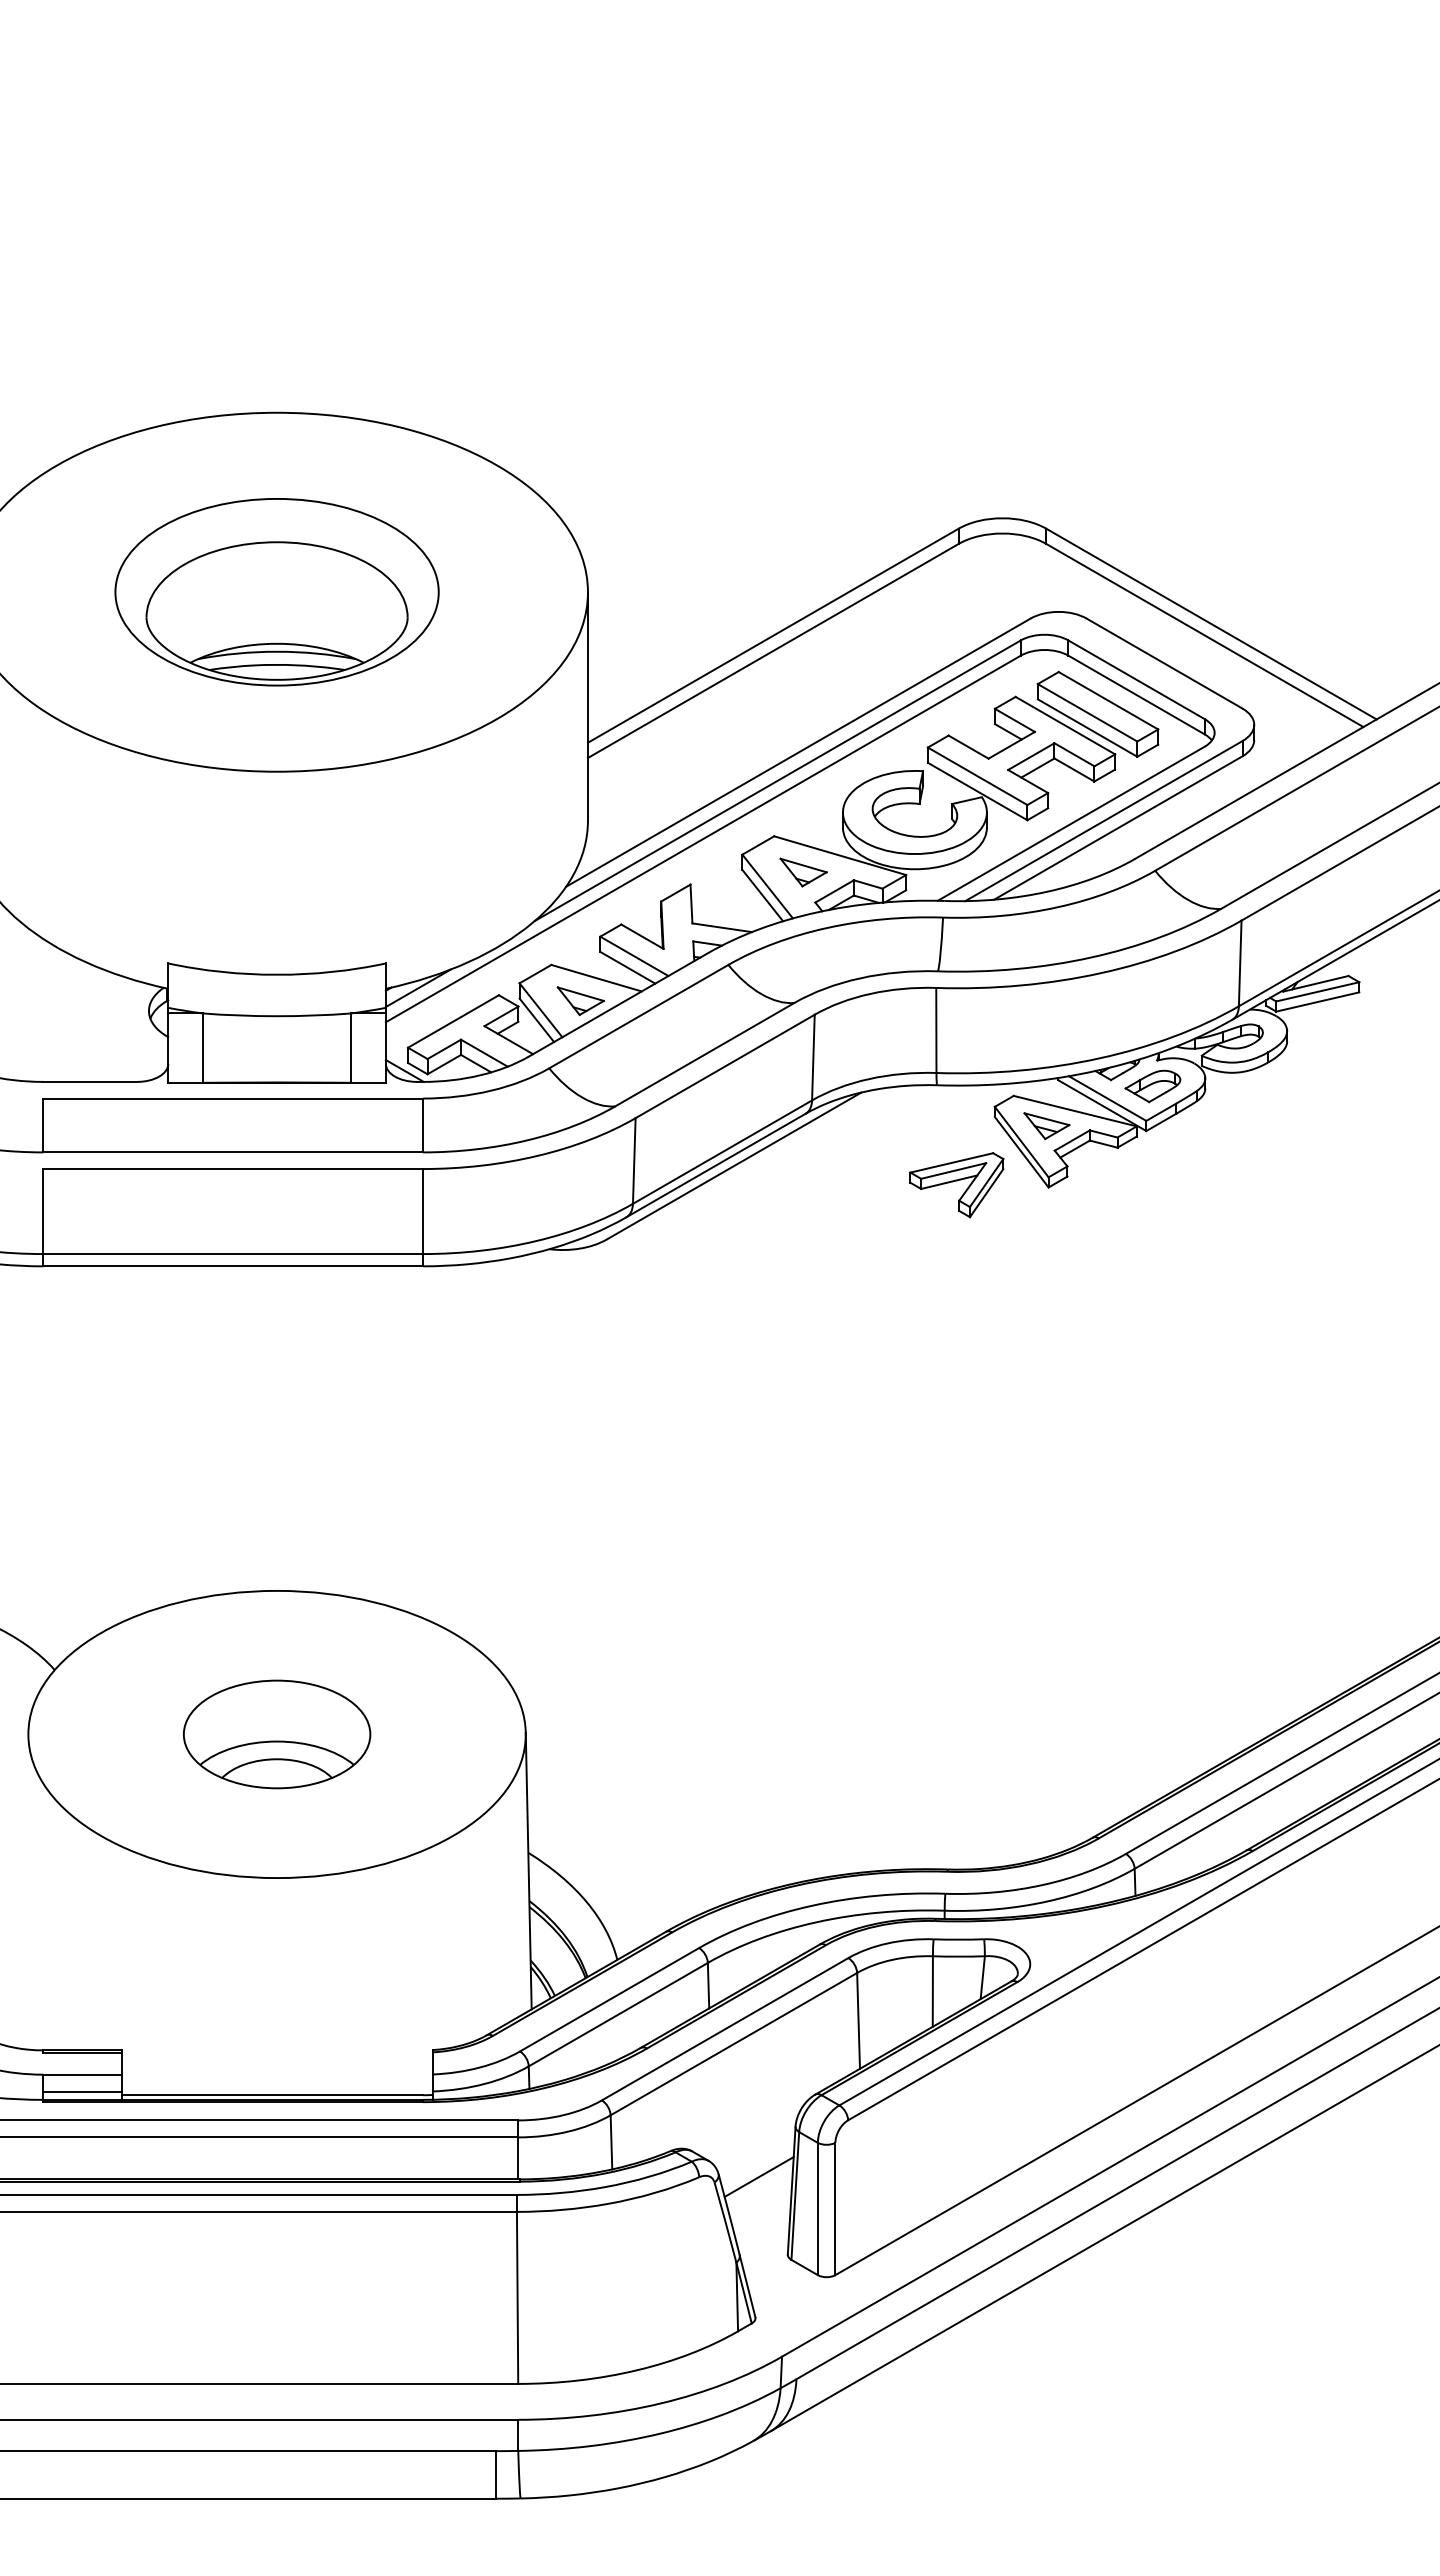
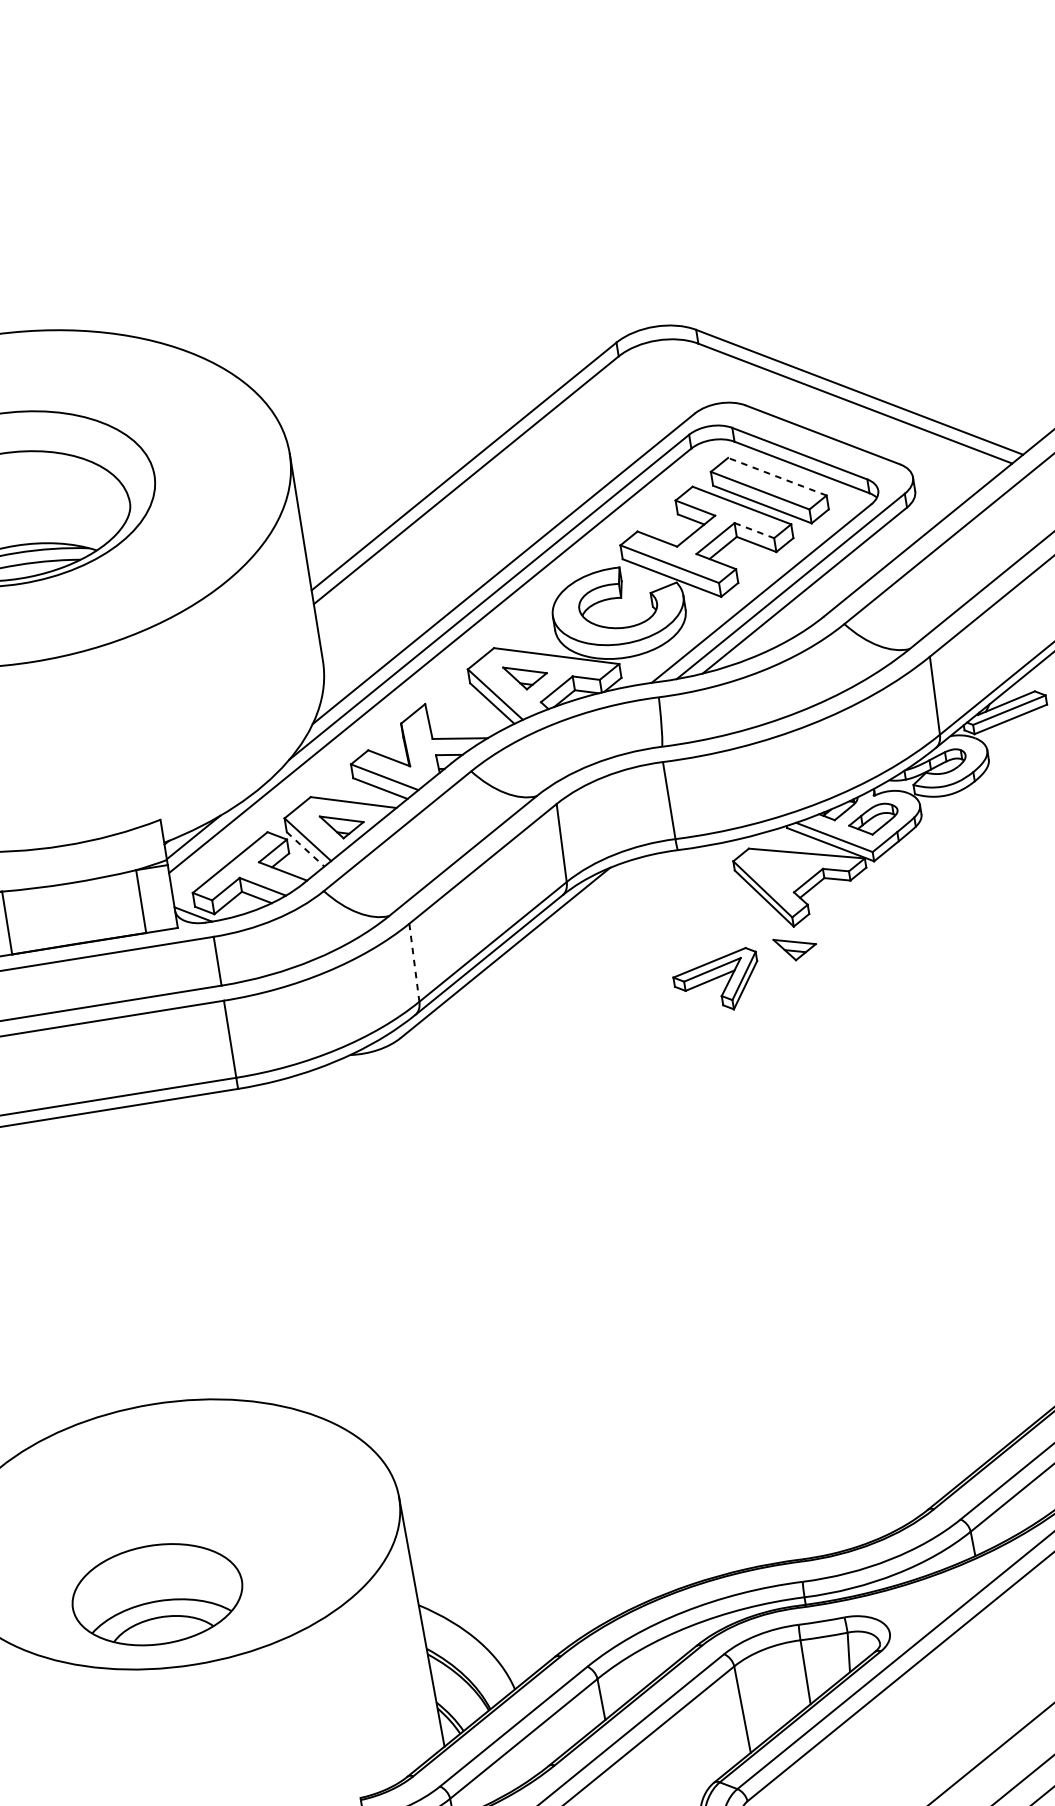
line: (1108, 700) -> (777, 476), solid -> dashed
line: (1074, 755) -> (754, 531), solid -> dashed
line: (536, 1020) -> (305, 849), solid -> dashed
part: (1046, 1126) -> (795, 948), moved
line: (634, 1161) -> (414, 963), solid -> dashed
part: (956, 1185) -> (717, 982), moved
part: (277, 1734) -> (157, 1594), moved

